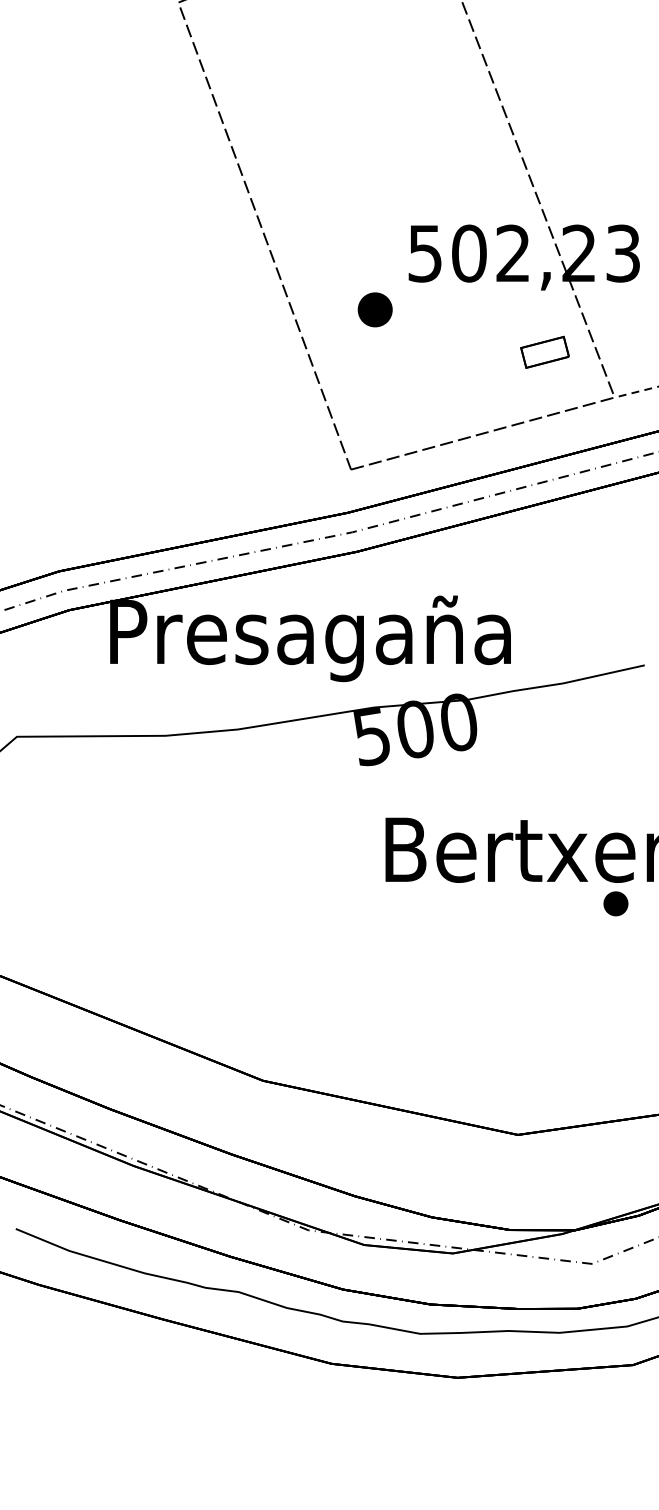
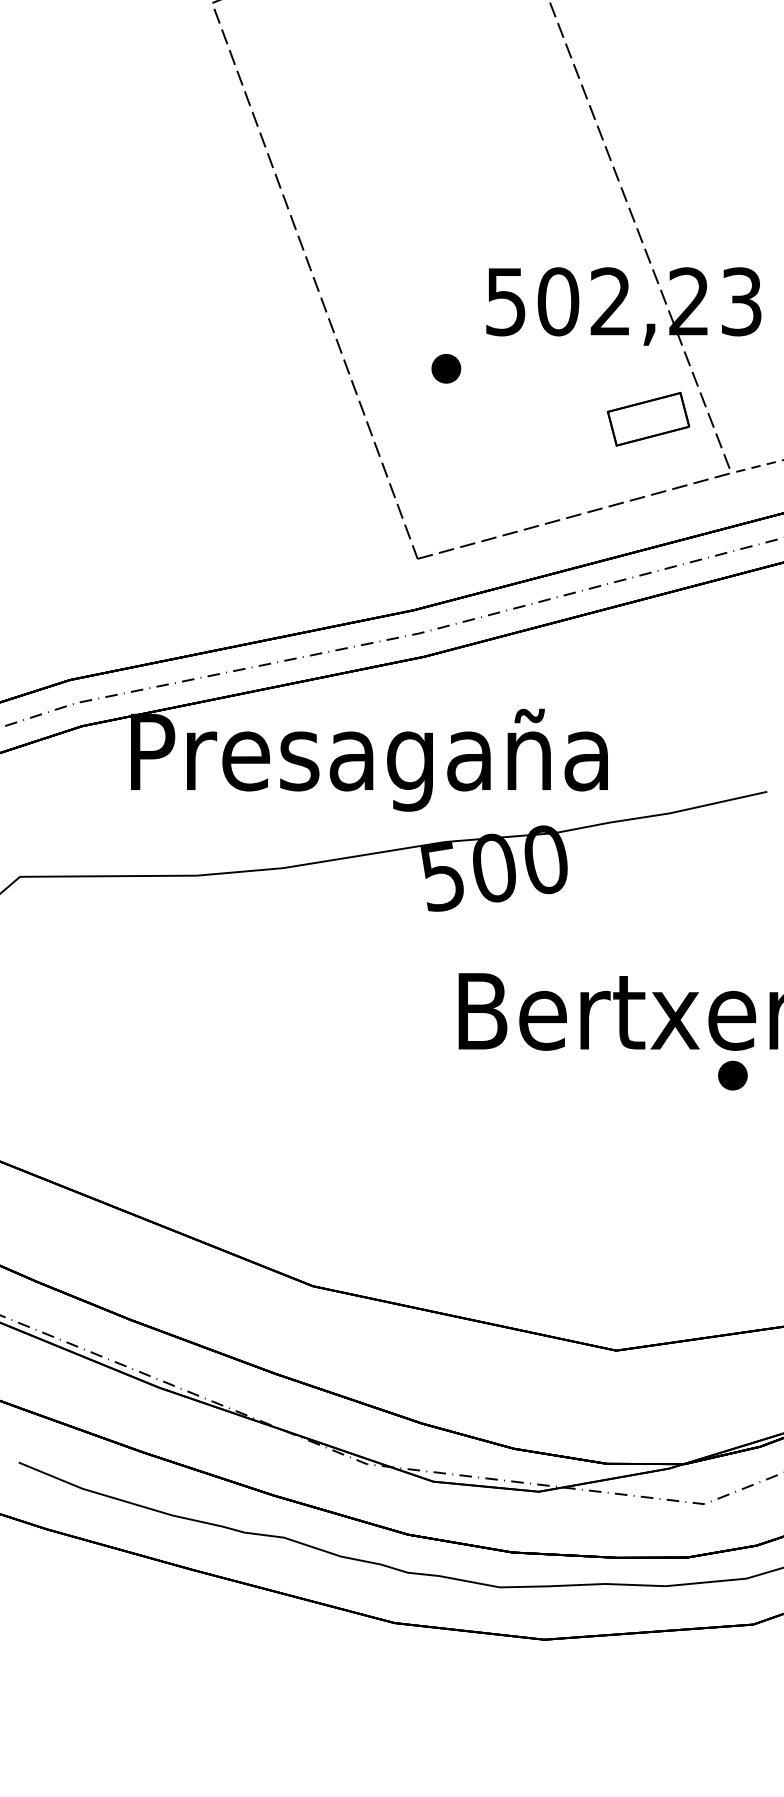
part: (374, 309) -> (445, 368), size x0.71
part: (544, 352) -> (647, 419), size x1.43

